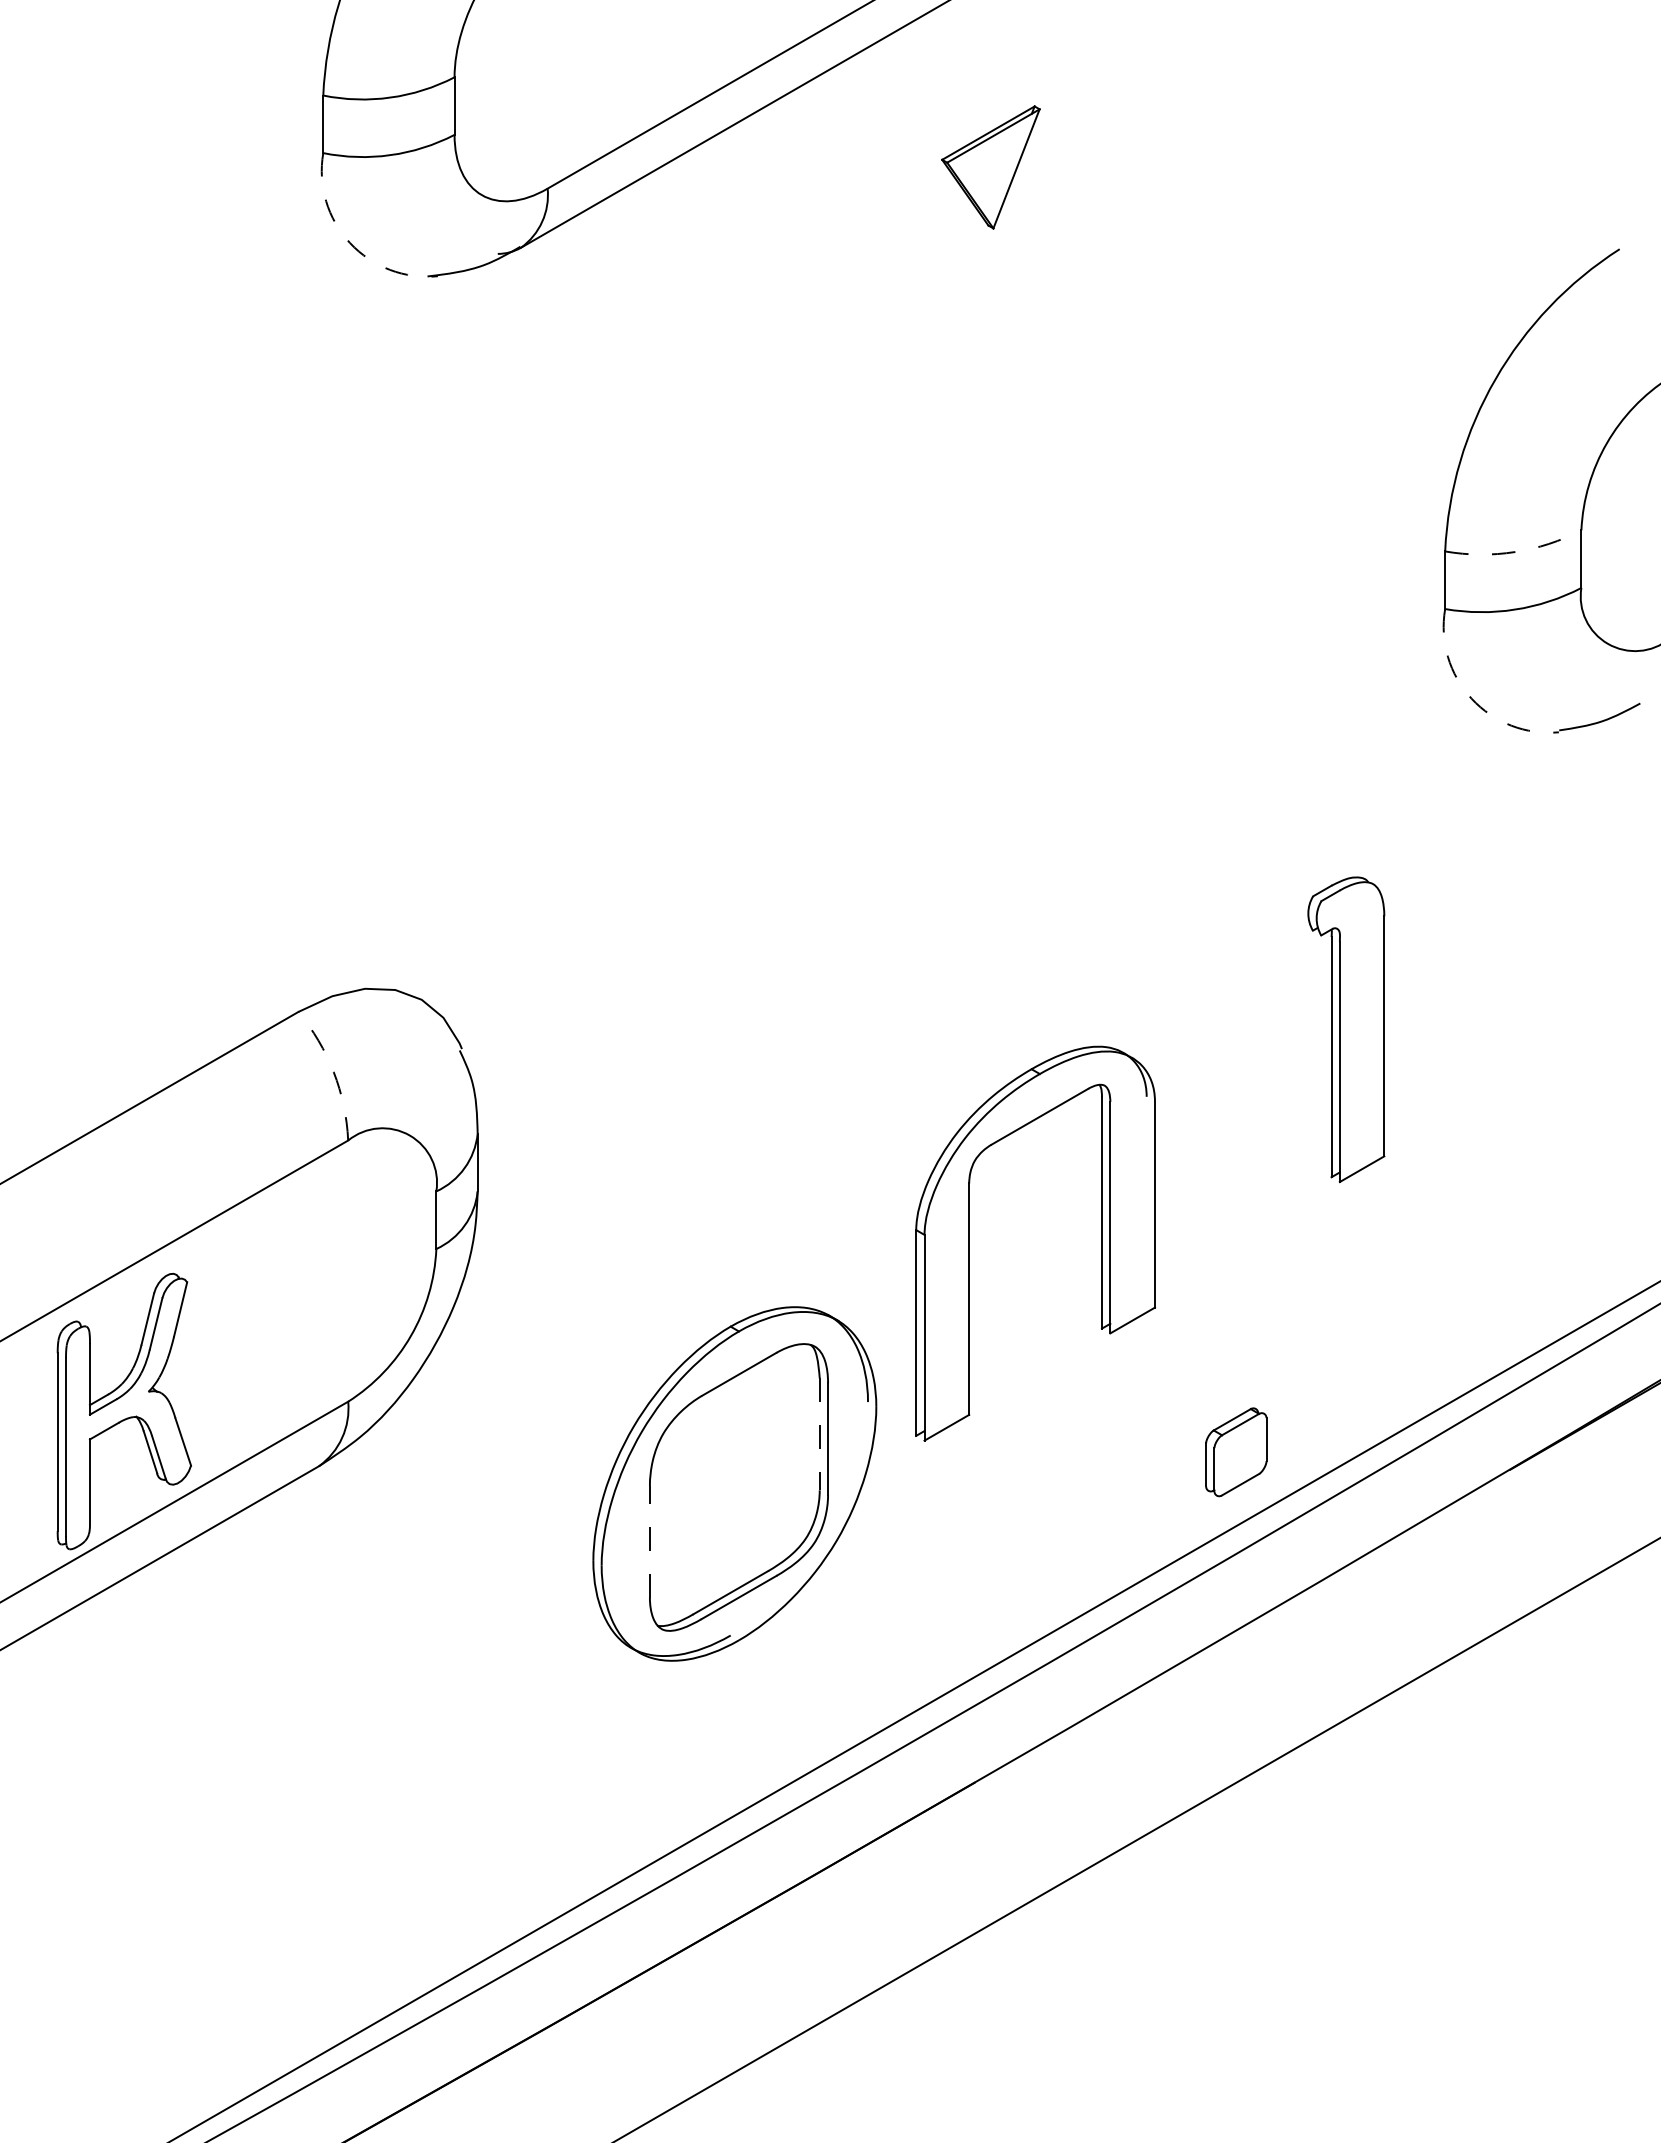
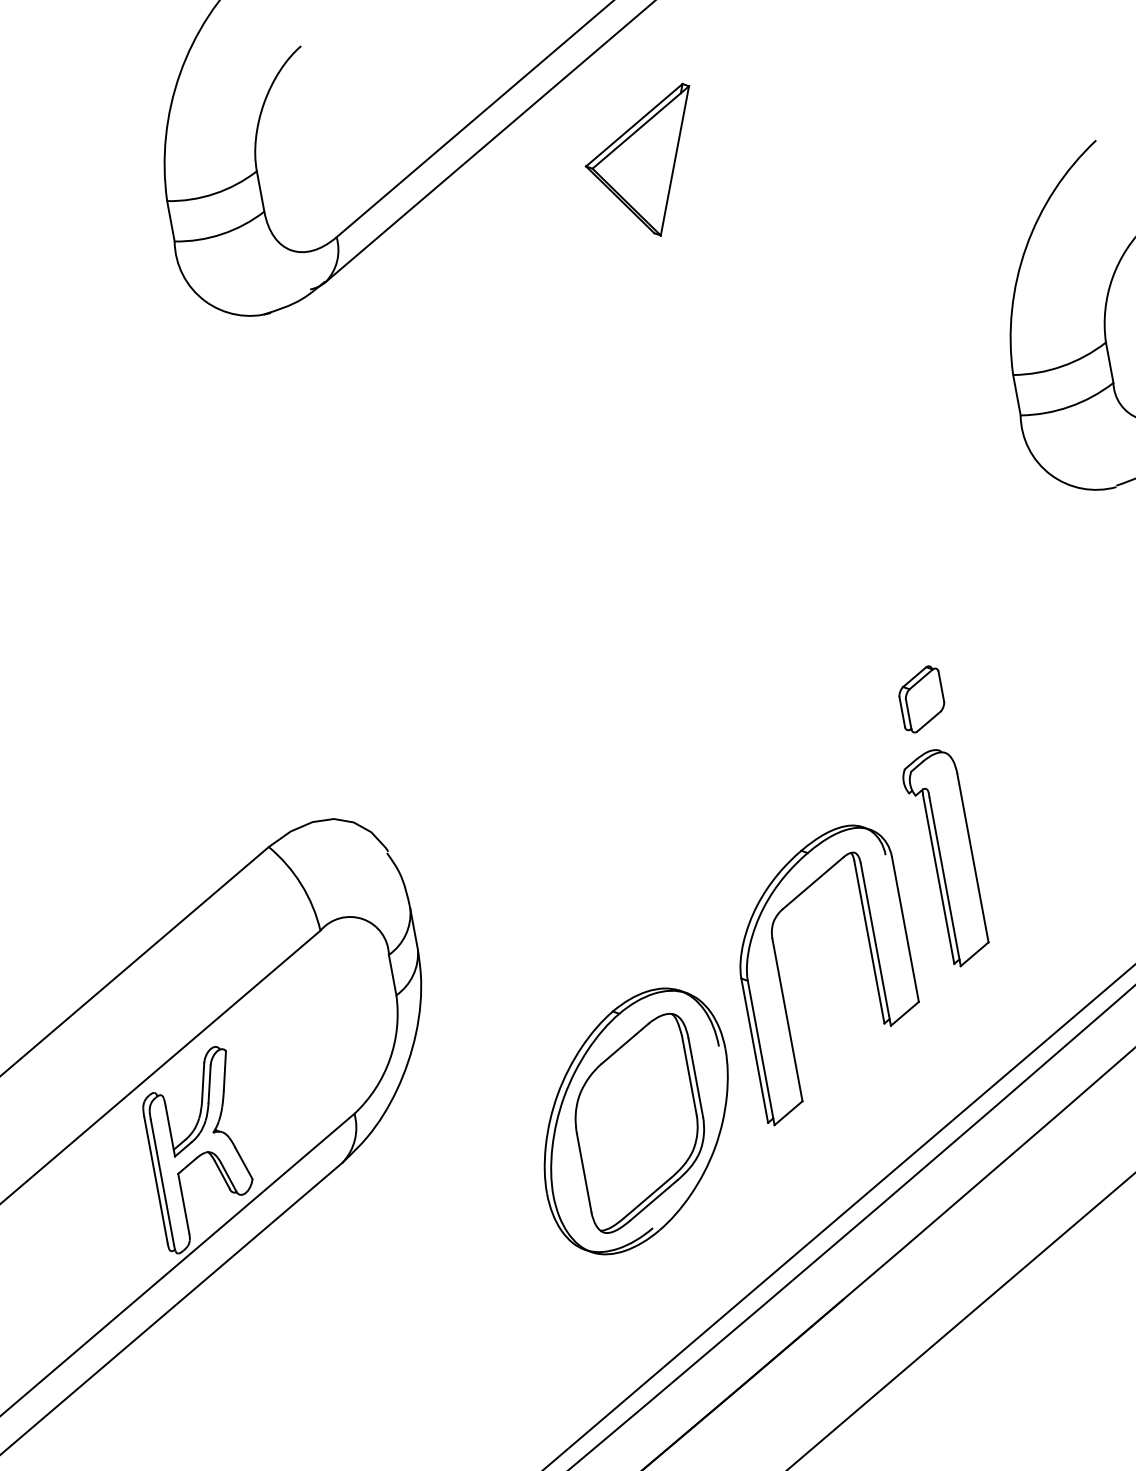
part: (990, 167) -> (644, 164), size x1.67
arc: (350, 243) -> (205, 301), dashed -> solid
arc: (1515, 552) -> (1062, 366), dashed -> solid
arc: (1471, 698) -> (1050, 474), dashed -> solid
part: (1346, 1029) -> (945, 858), moved
arc: (333, 1072) -> (301, 884), dashed -> solid
part: (969, 1243) -> (780, 981), moved
line: (819, 1434) -> (689, 1075), dashed -> solid
part: (1236, 1452) -> (921, 699), moved
line: (649, 1541) -> (583, 1172), dashed -> solid

